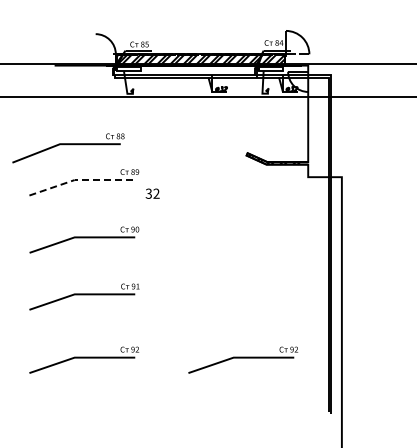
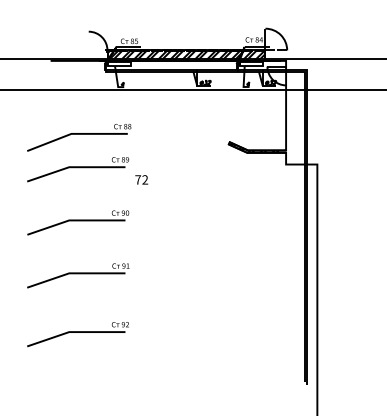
part: (68, 148) -> (79, 137), moved
line: (80, 180) -> (74, 167), dashed -> solid
text: (148, 193) -> (137, 179), 32 -> 72
part: (243, 359) -> (226, 333), removed

